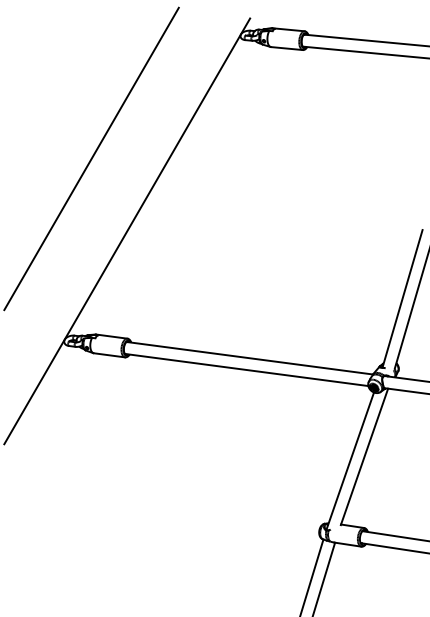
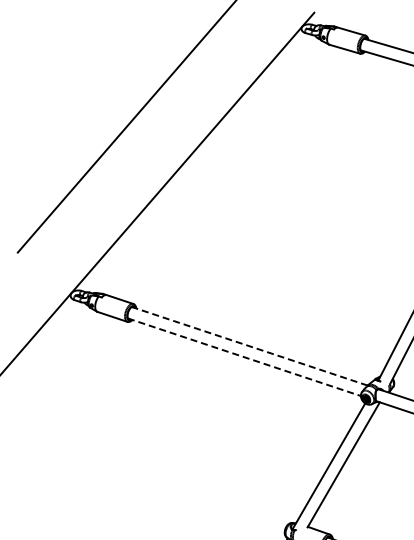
line: (249, 358) -> (249, 346), solid -> dashed
line: (246, 370) -> (244, 357), solid -> dashed

